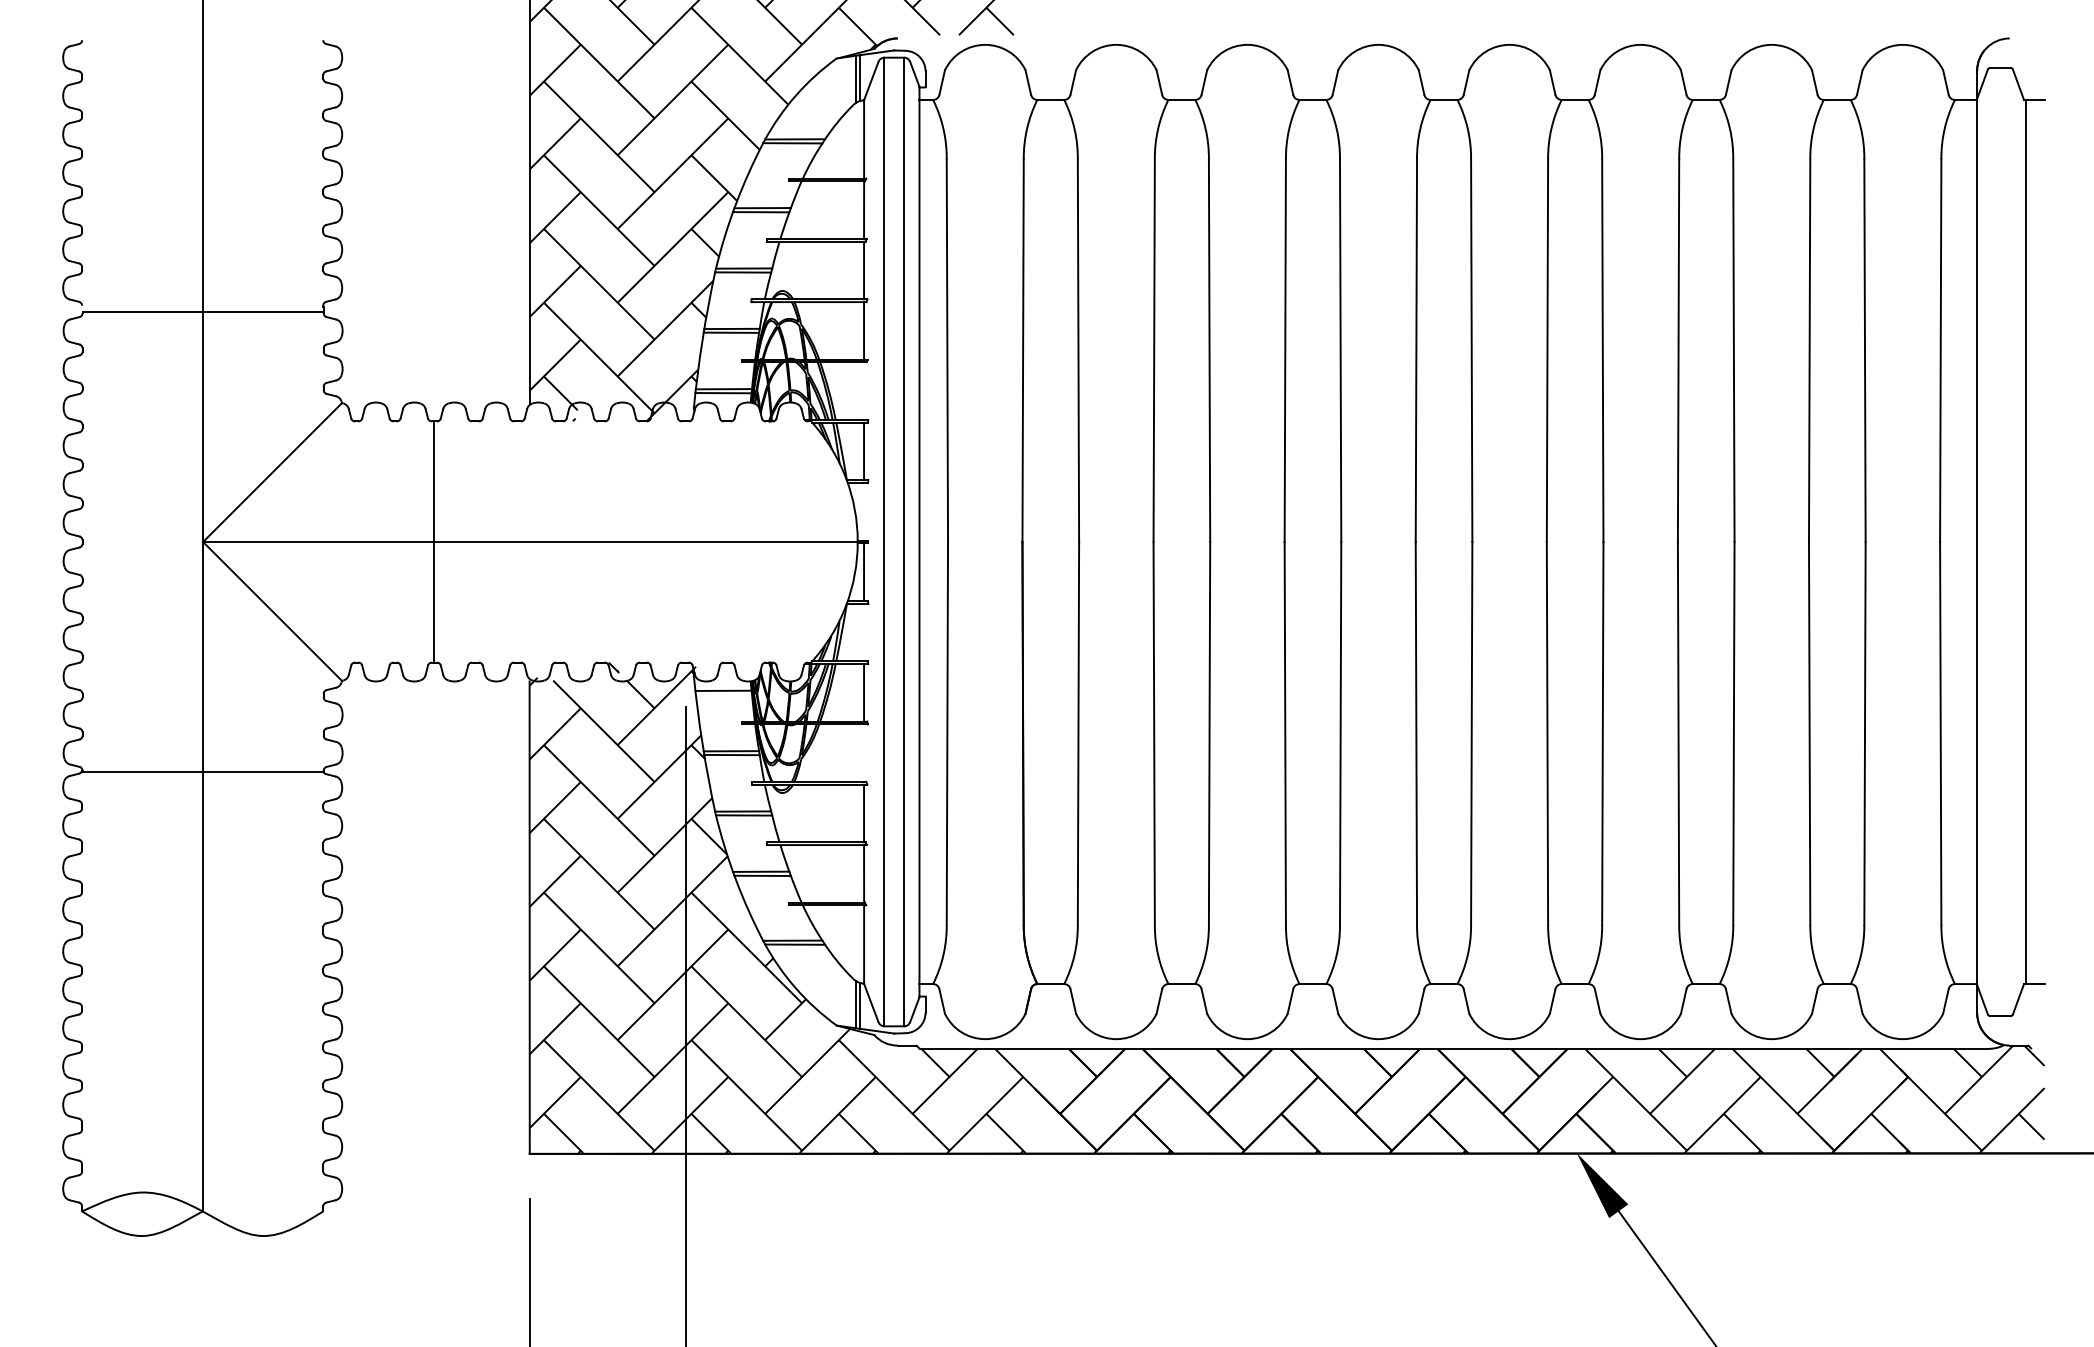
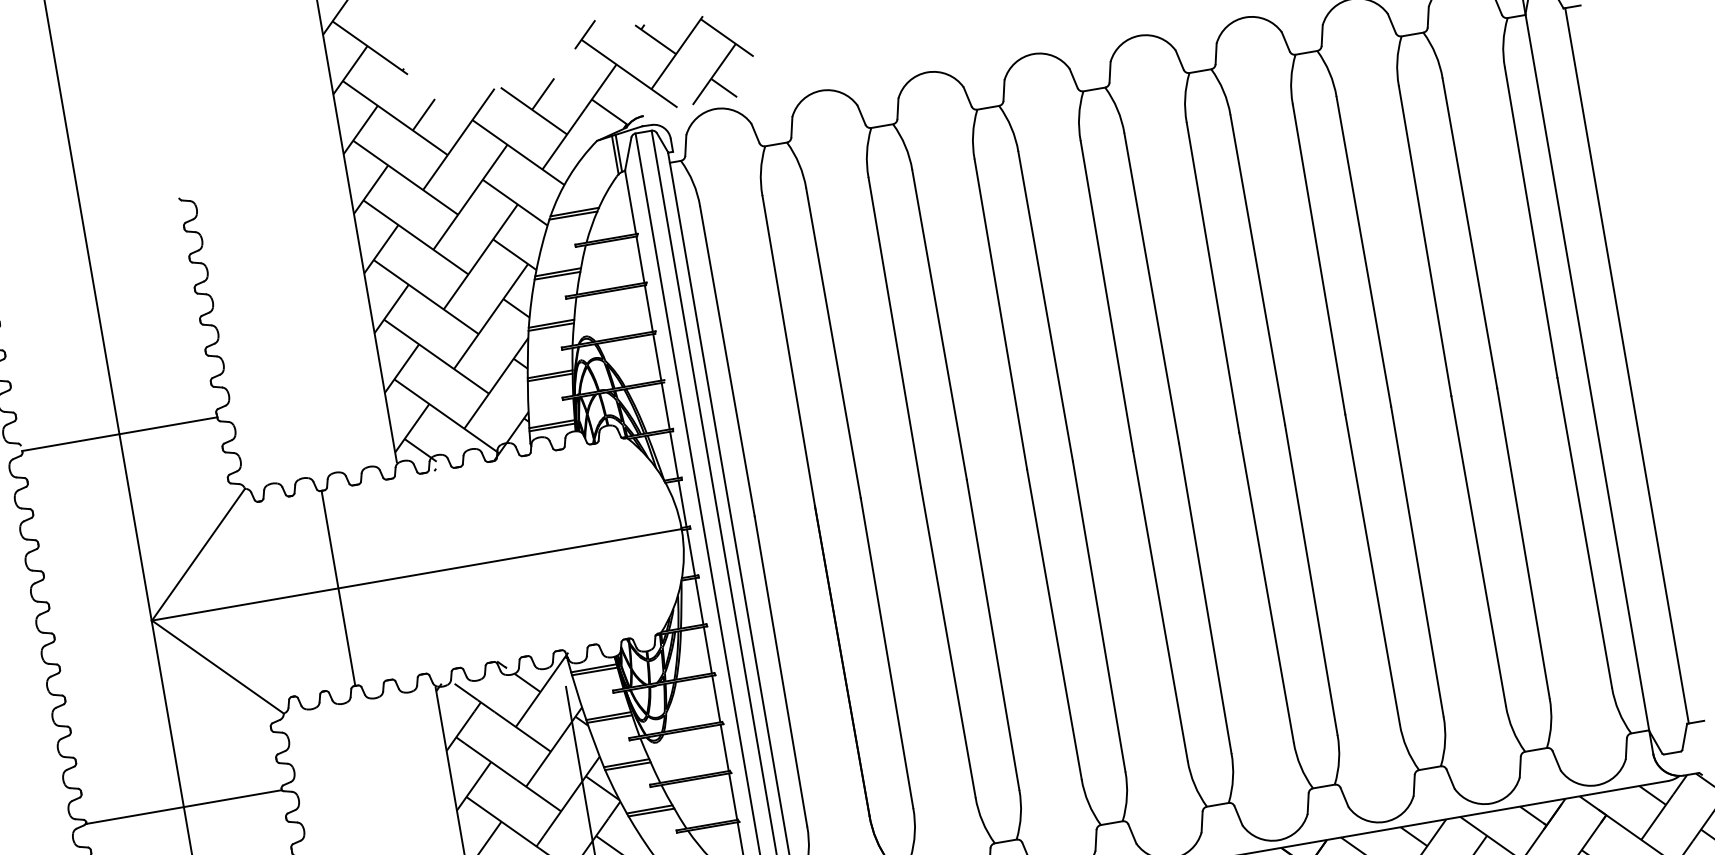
line: (864, 390) -> (665, 405), added
line: (864, 511) -> (682, 503), added
line: (864, 632) -> (699, 601), added
line: (723, 694) -> (594, 671), added
line: (864, 752) -> (716, 698), added

